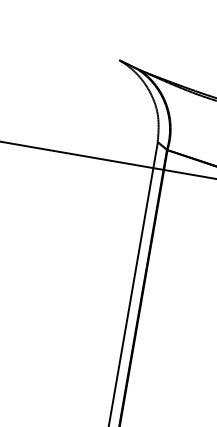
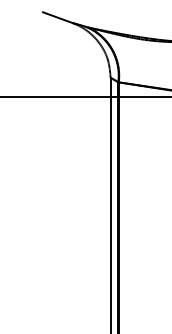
line: (100, 49) -> (57, 17), added

